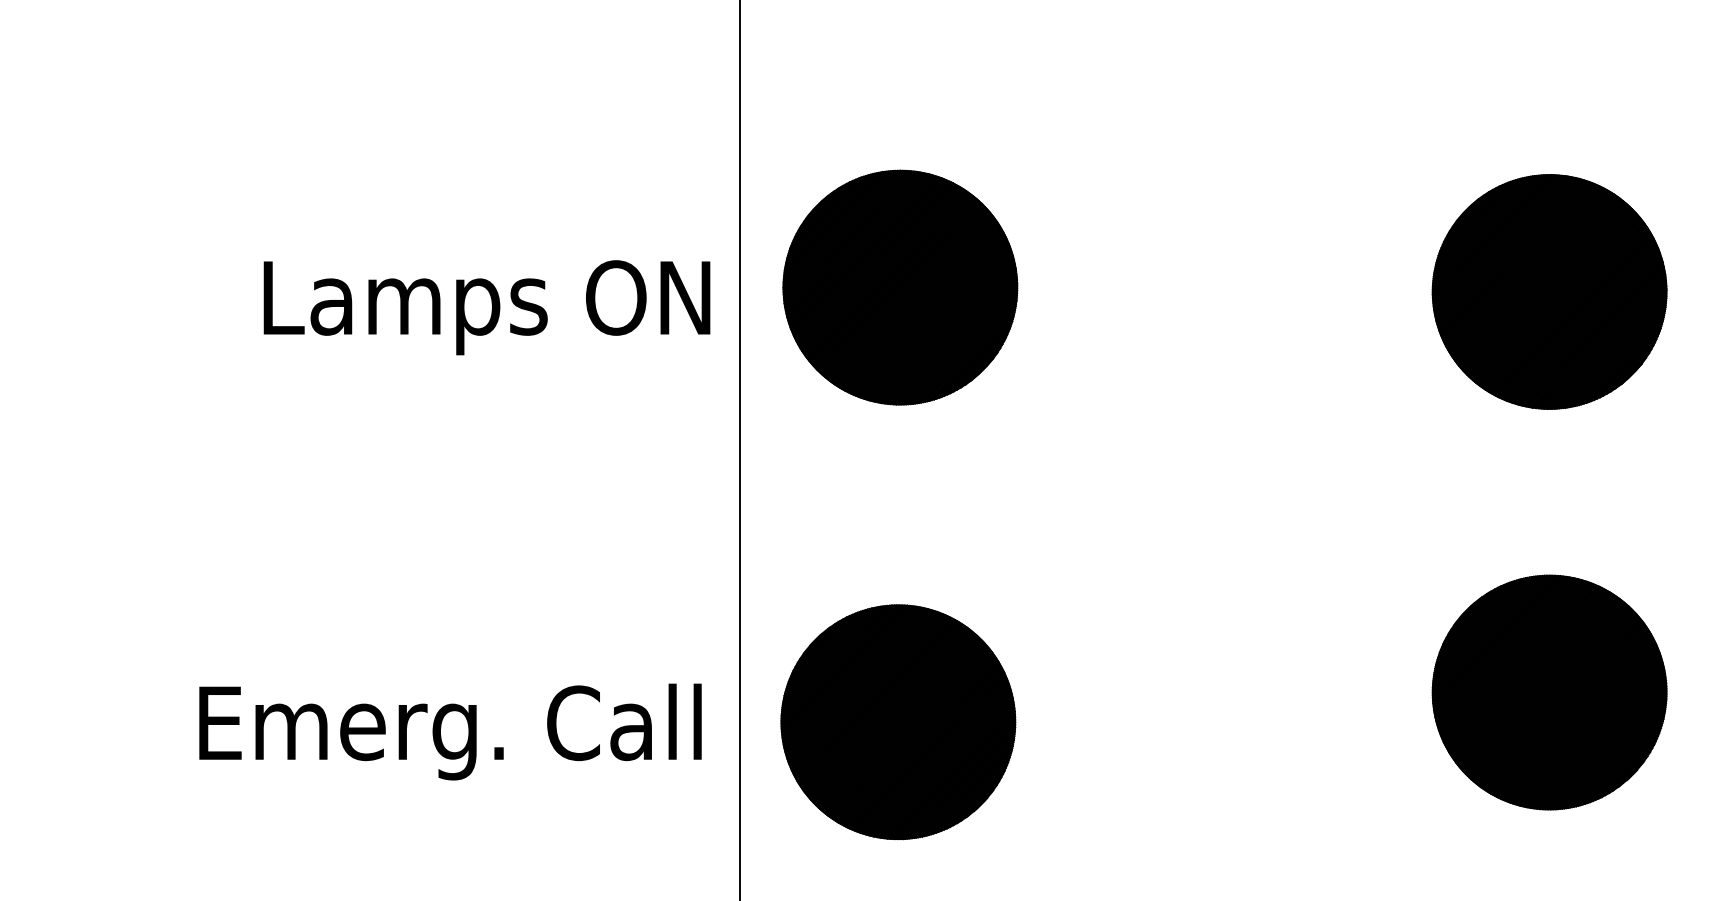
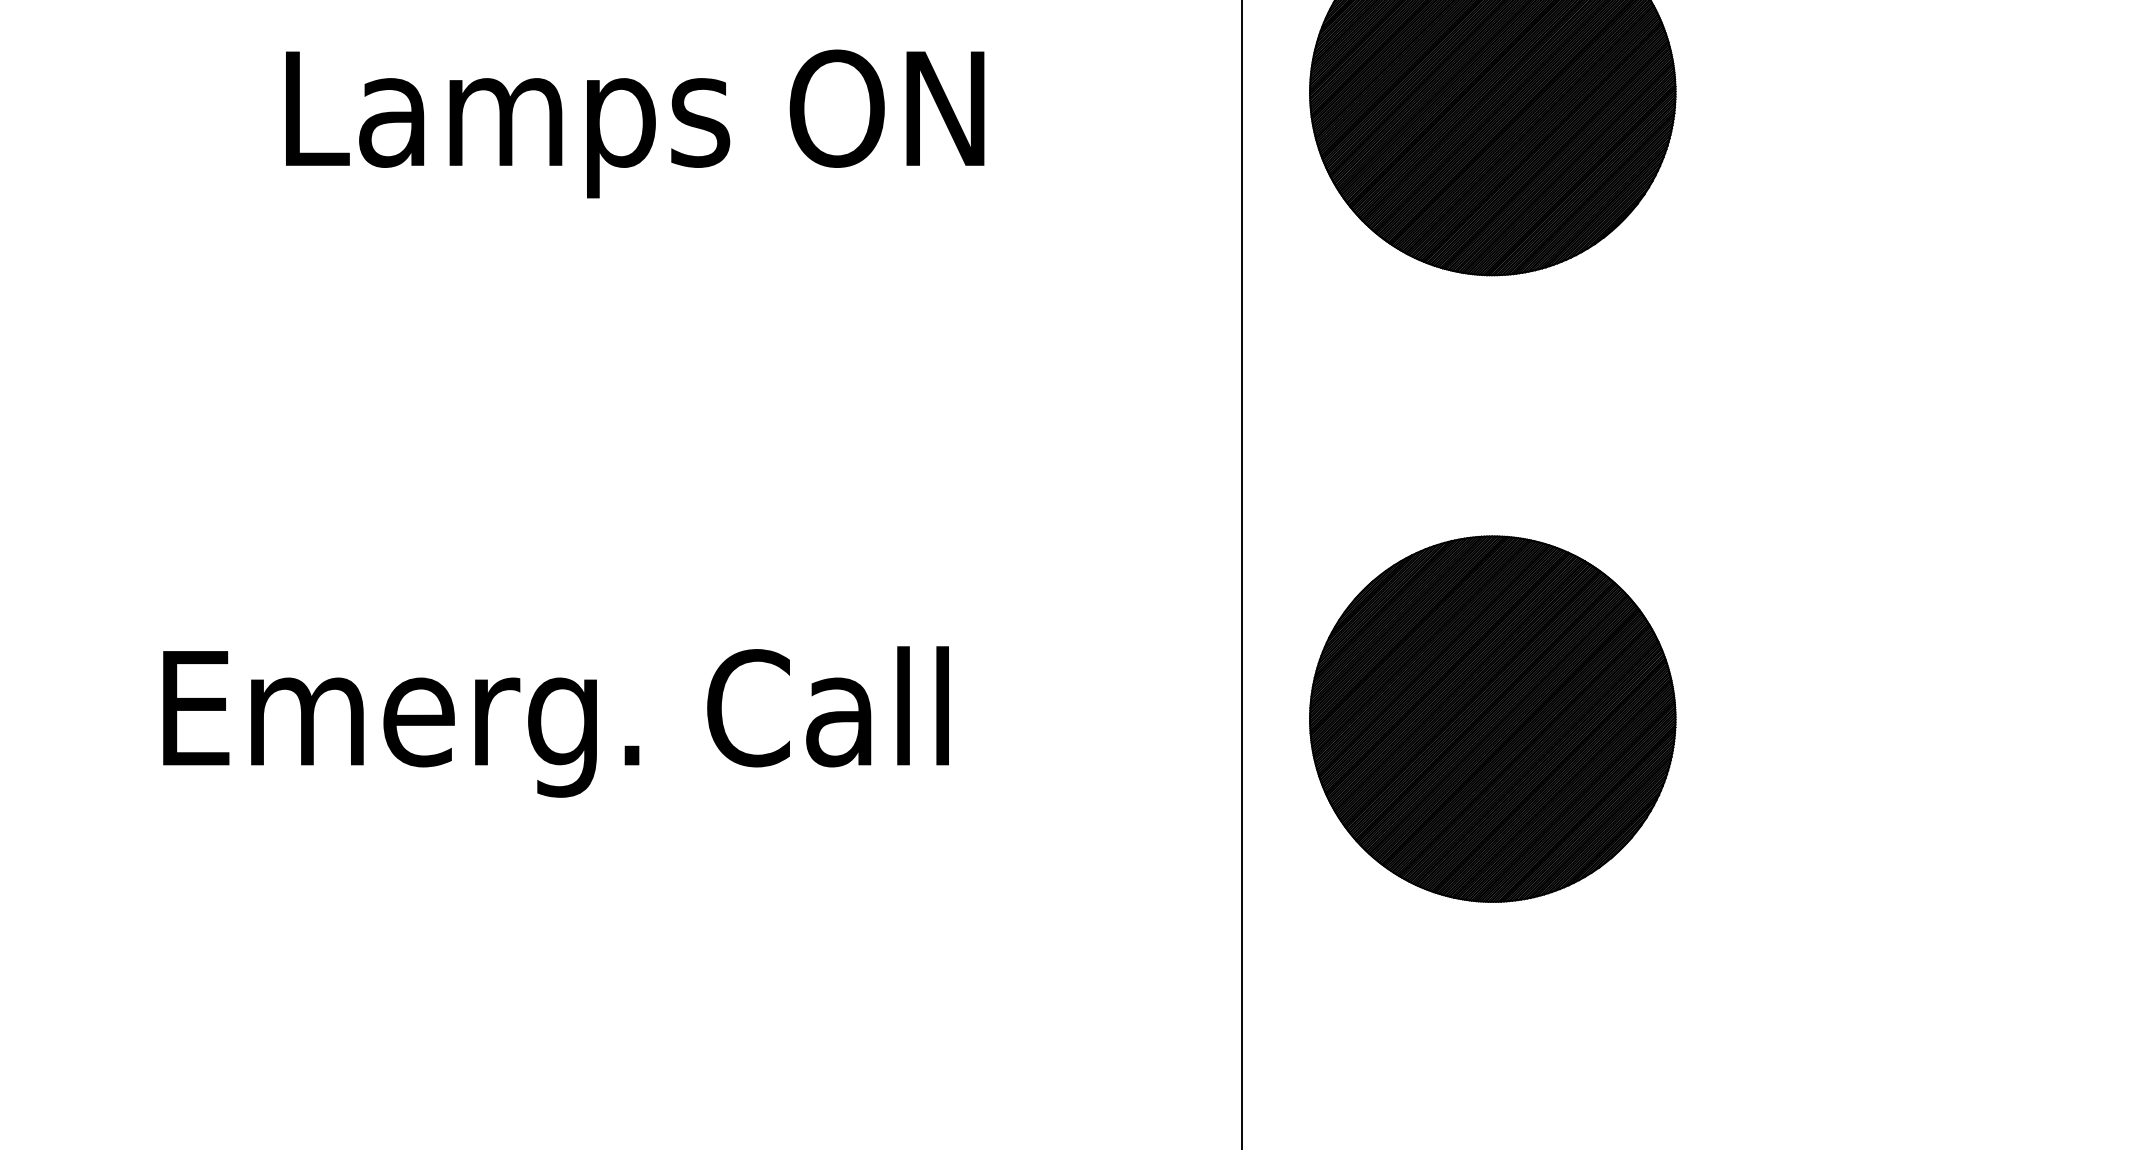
text: (486, 307) -> (634, 123), moved
part: (898, 722) -> (1493, 719), moved
text: (450, 731) -> (556, 721), moved

